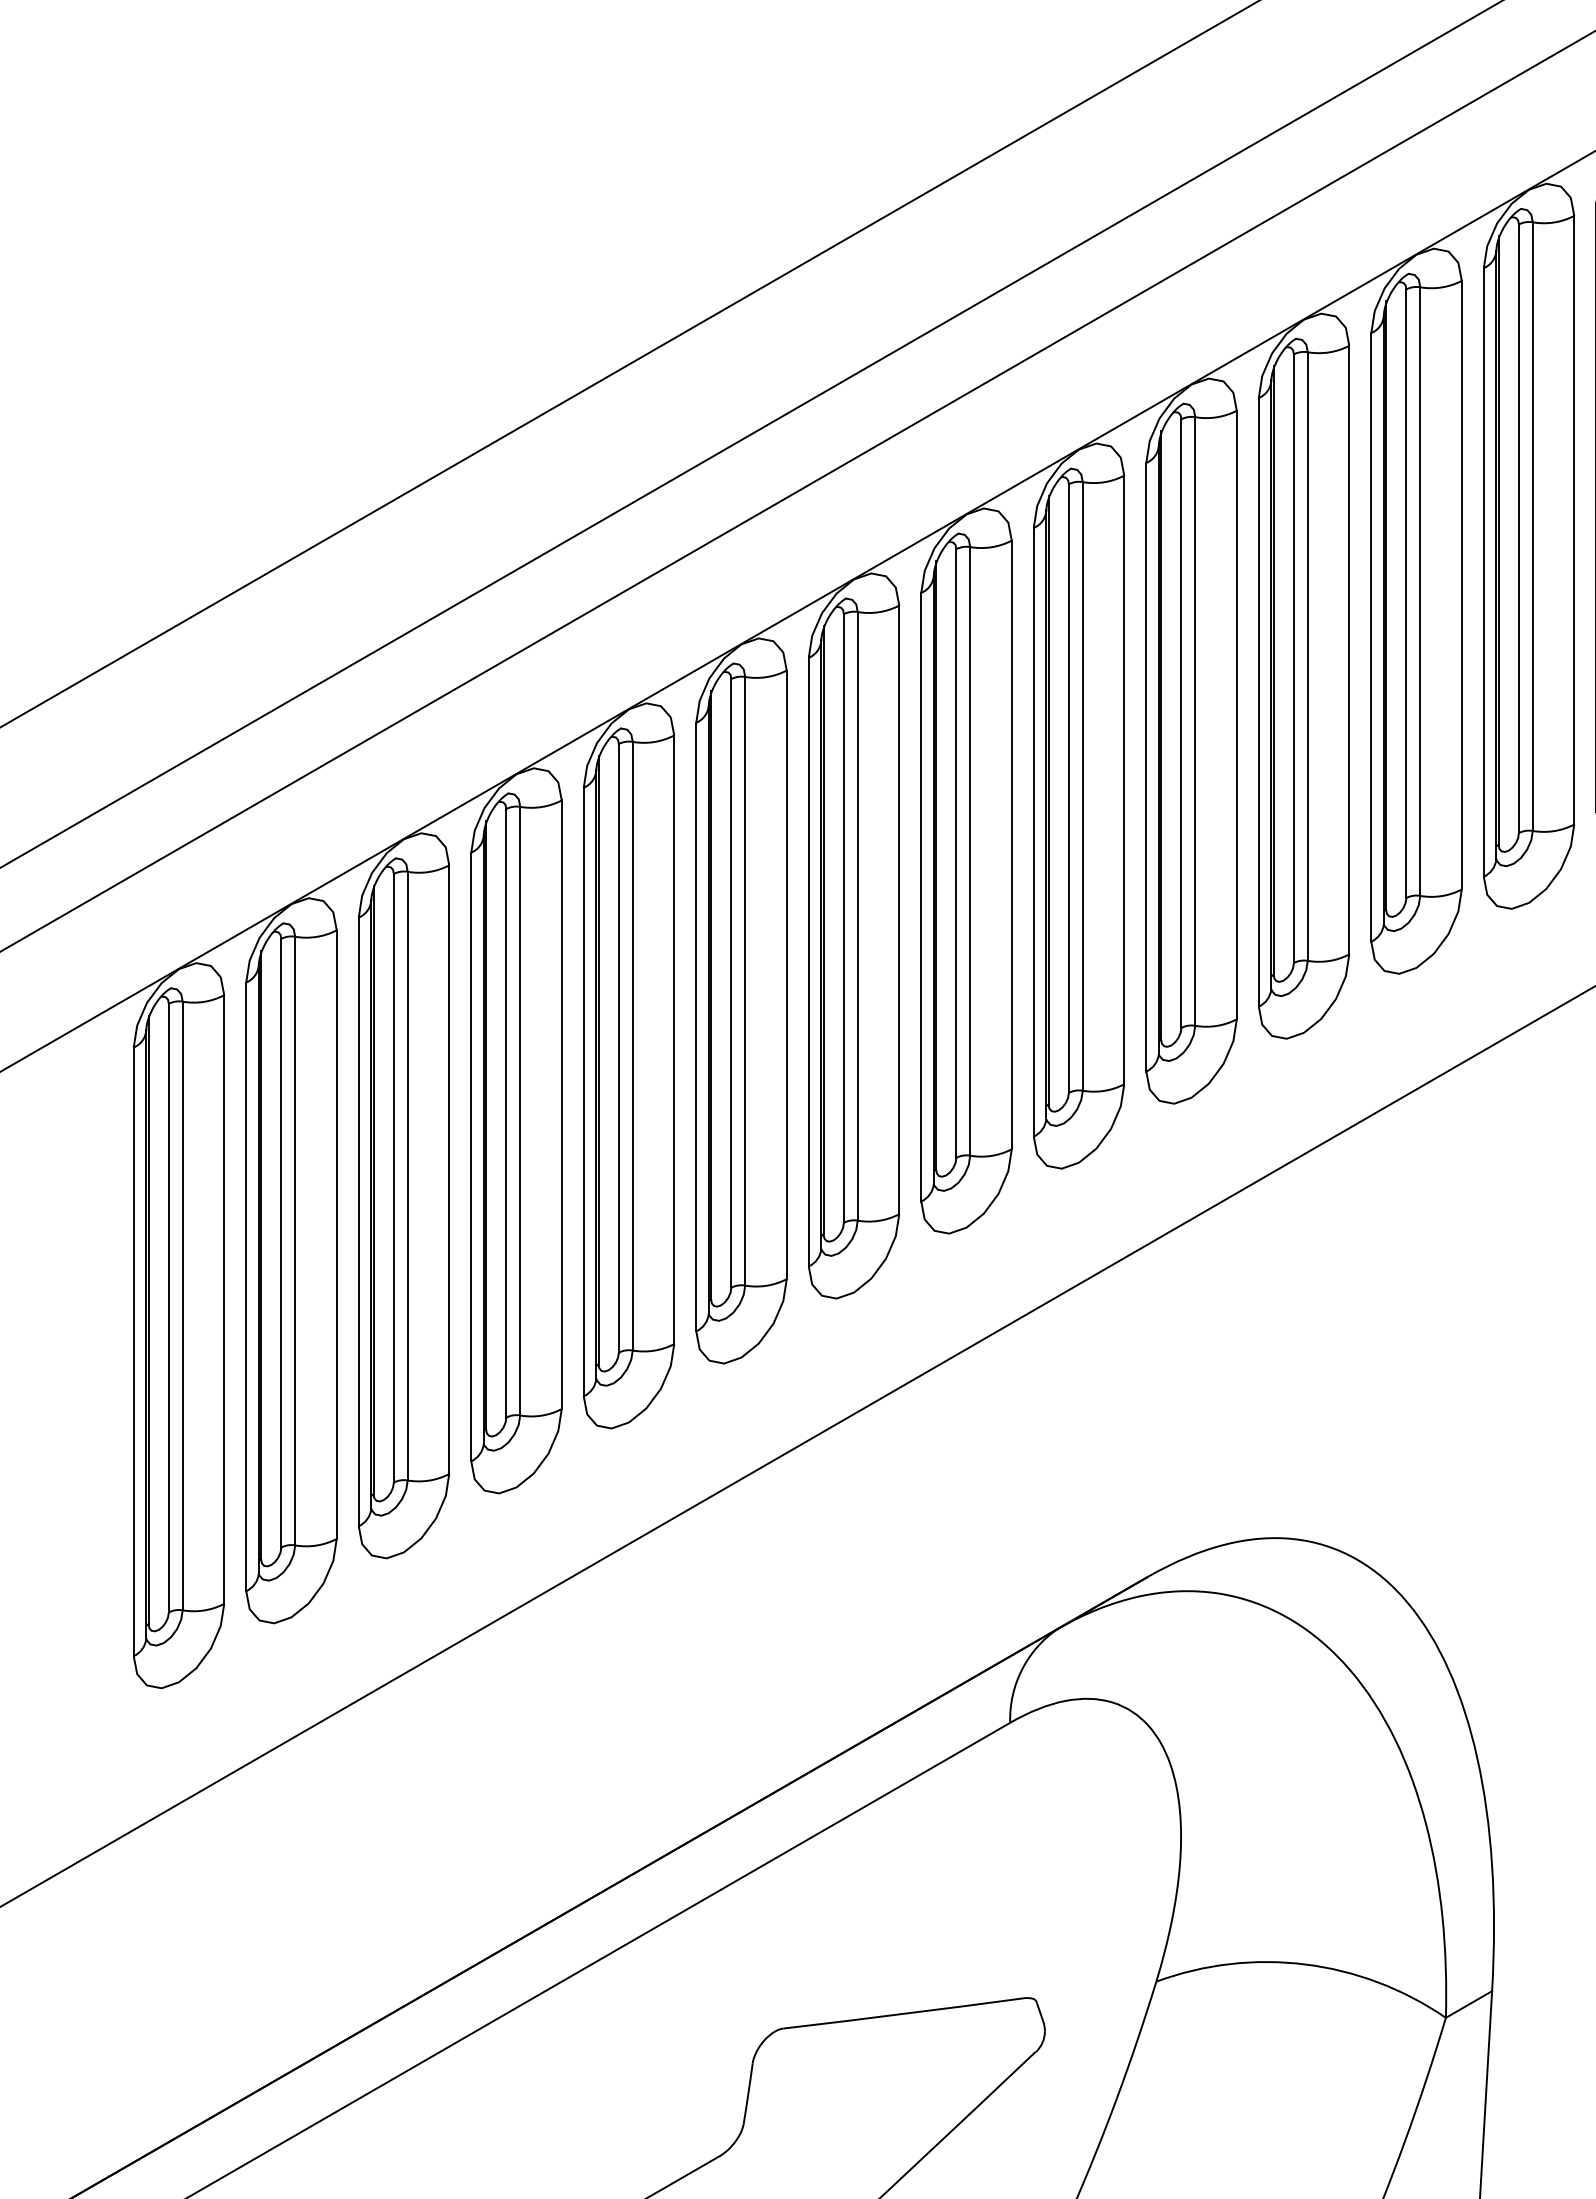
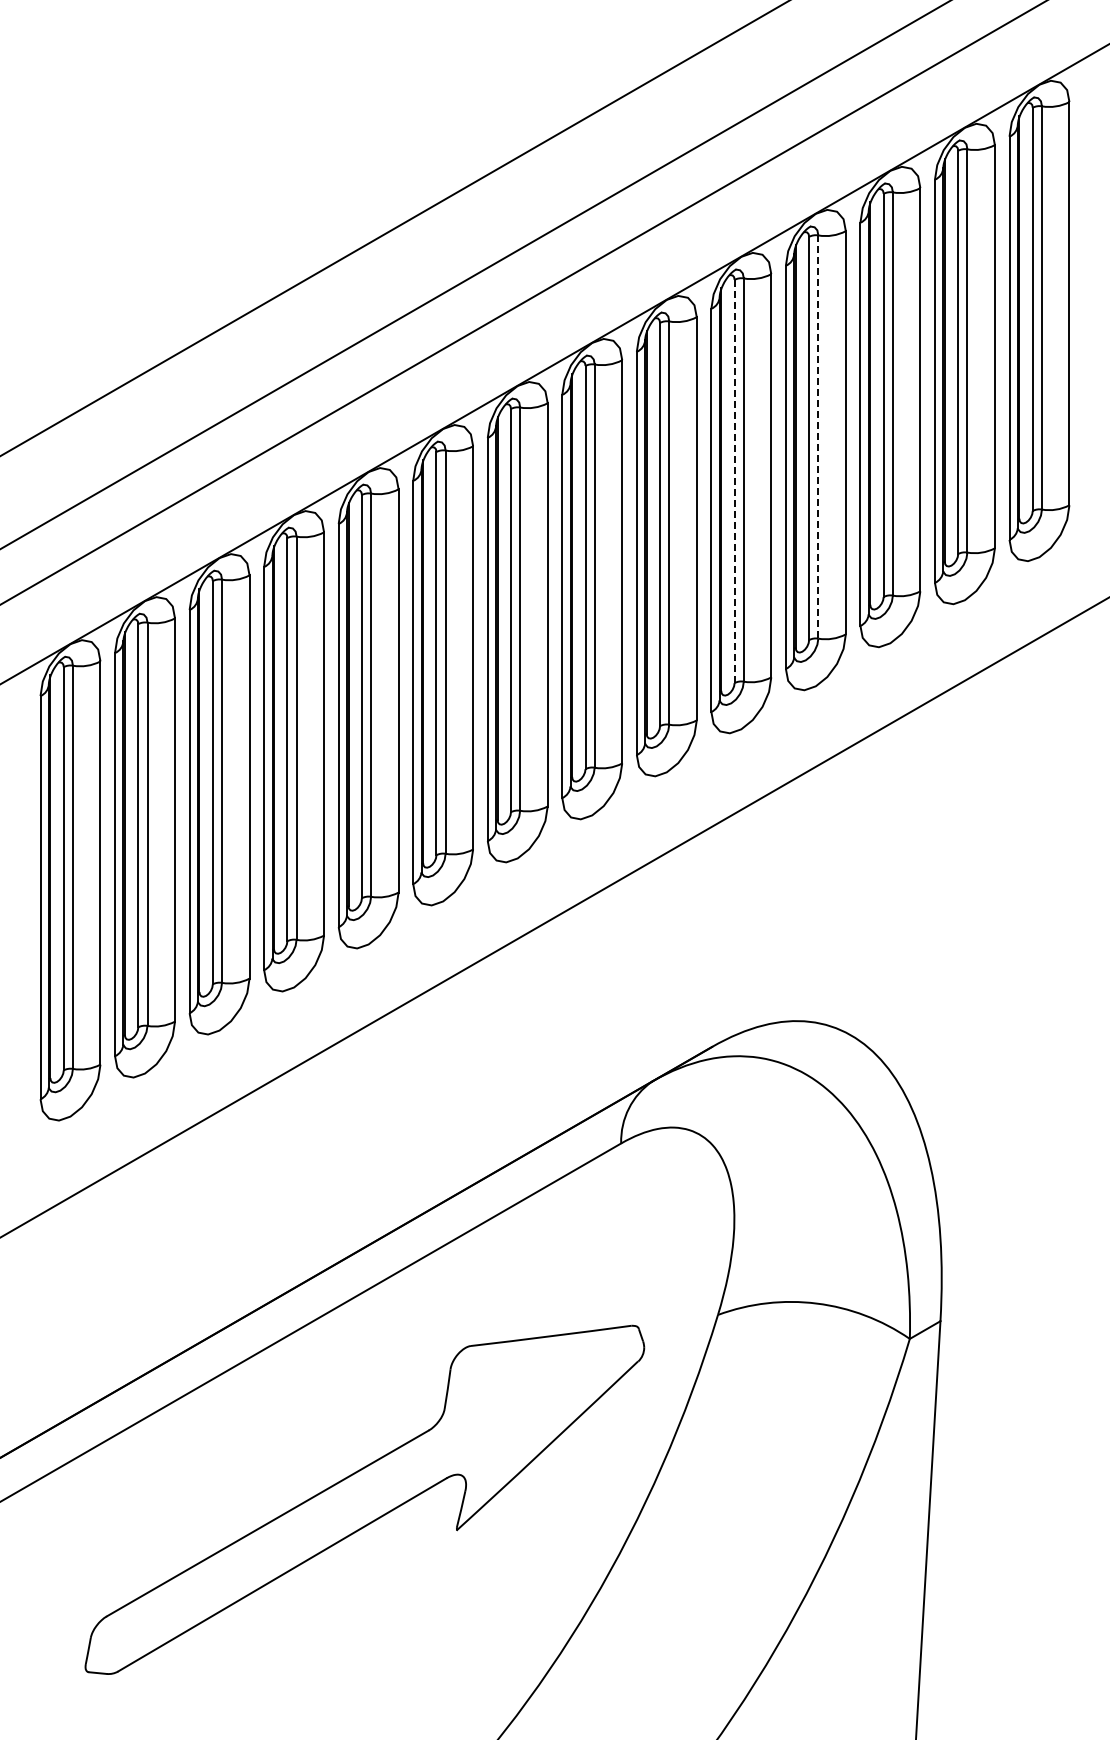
line: (1308, 657) -> (818, 437), solid -> dashed
line: (1181, 723) -> (734, 481), solid -> dashed

